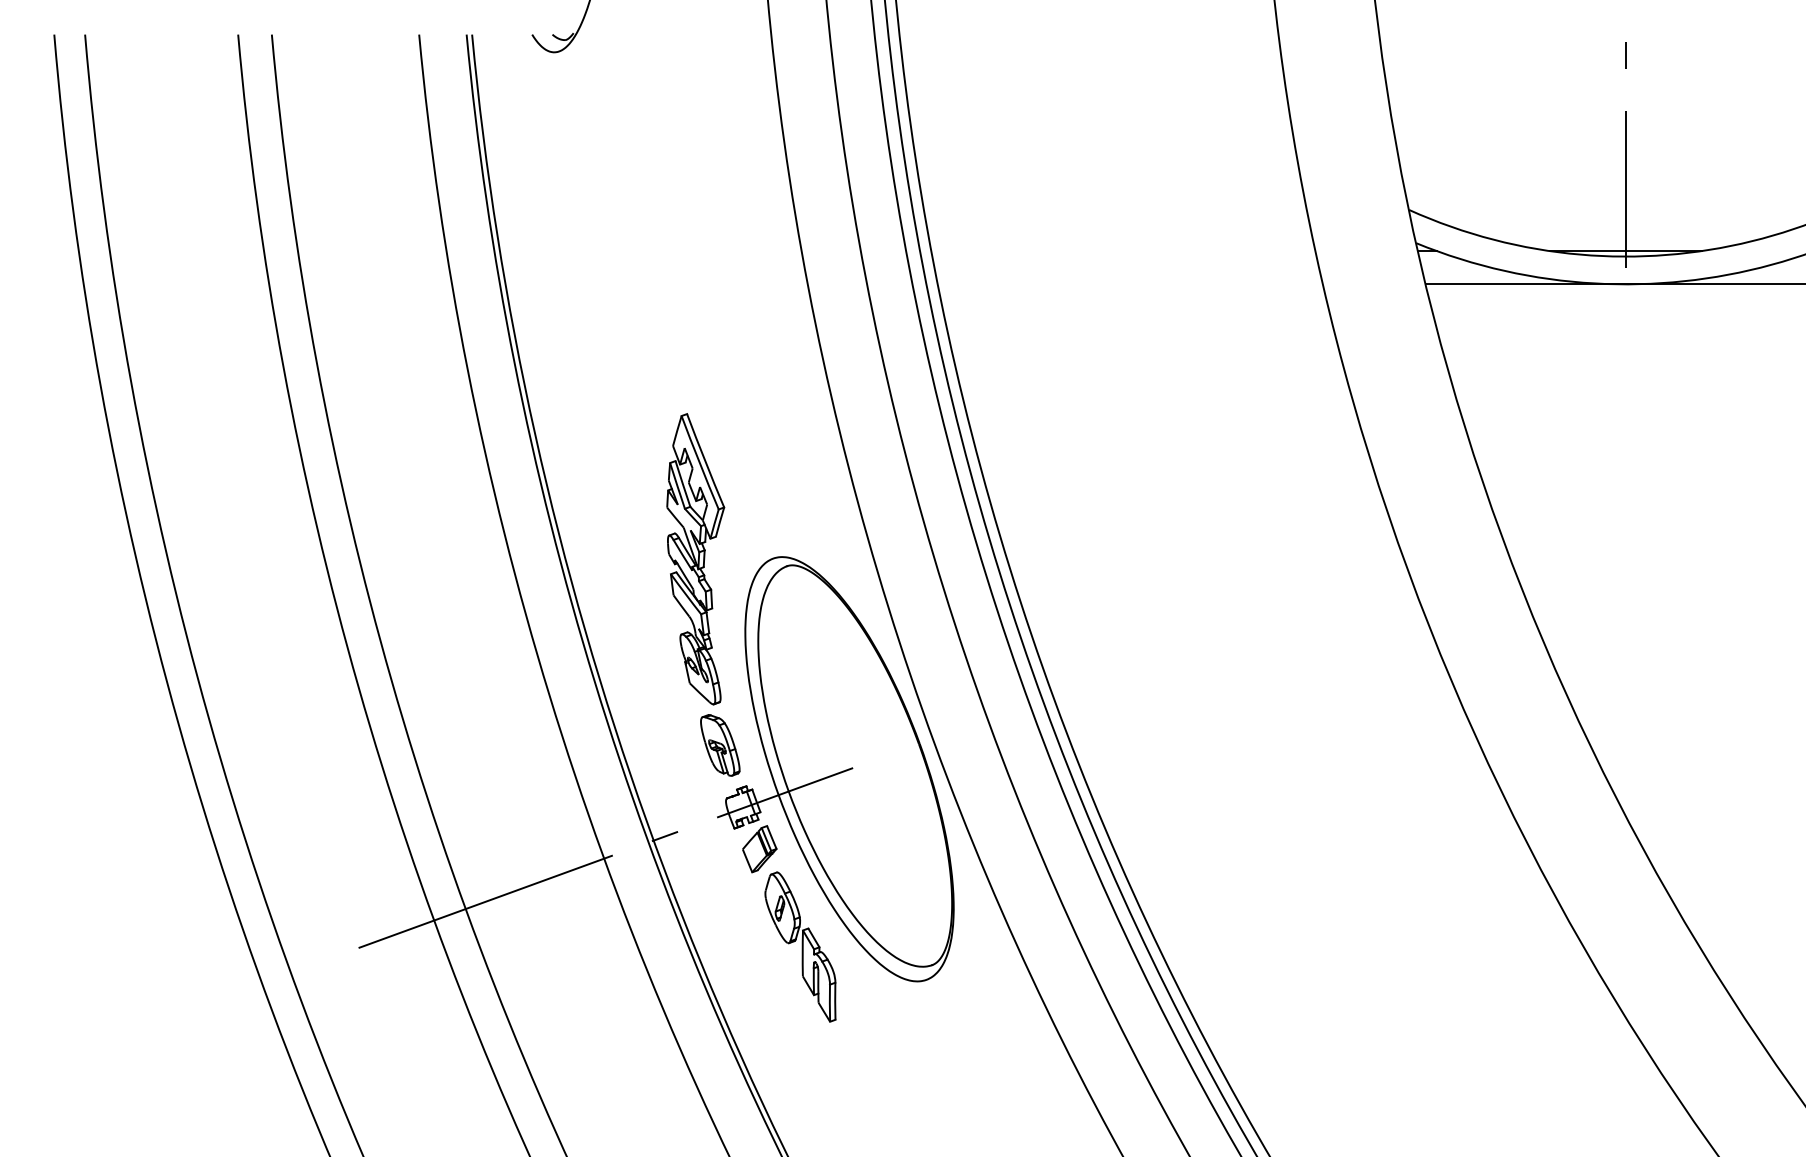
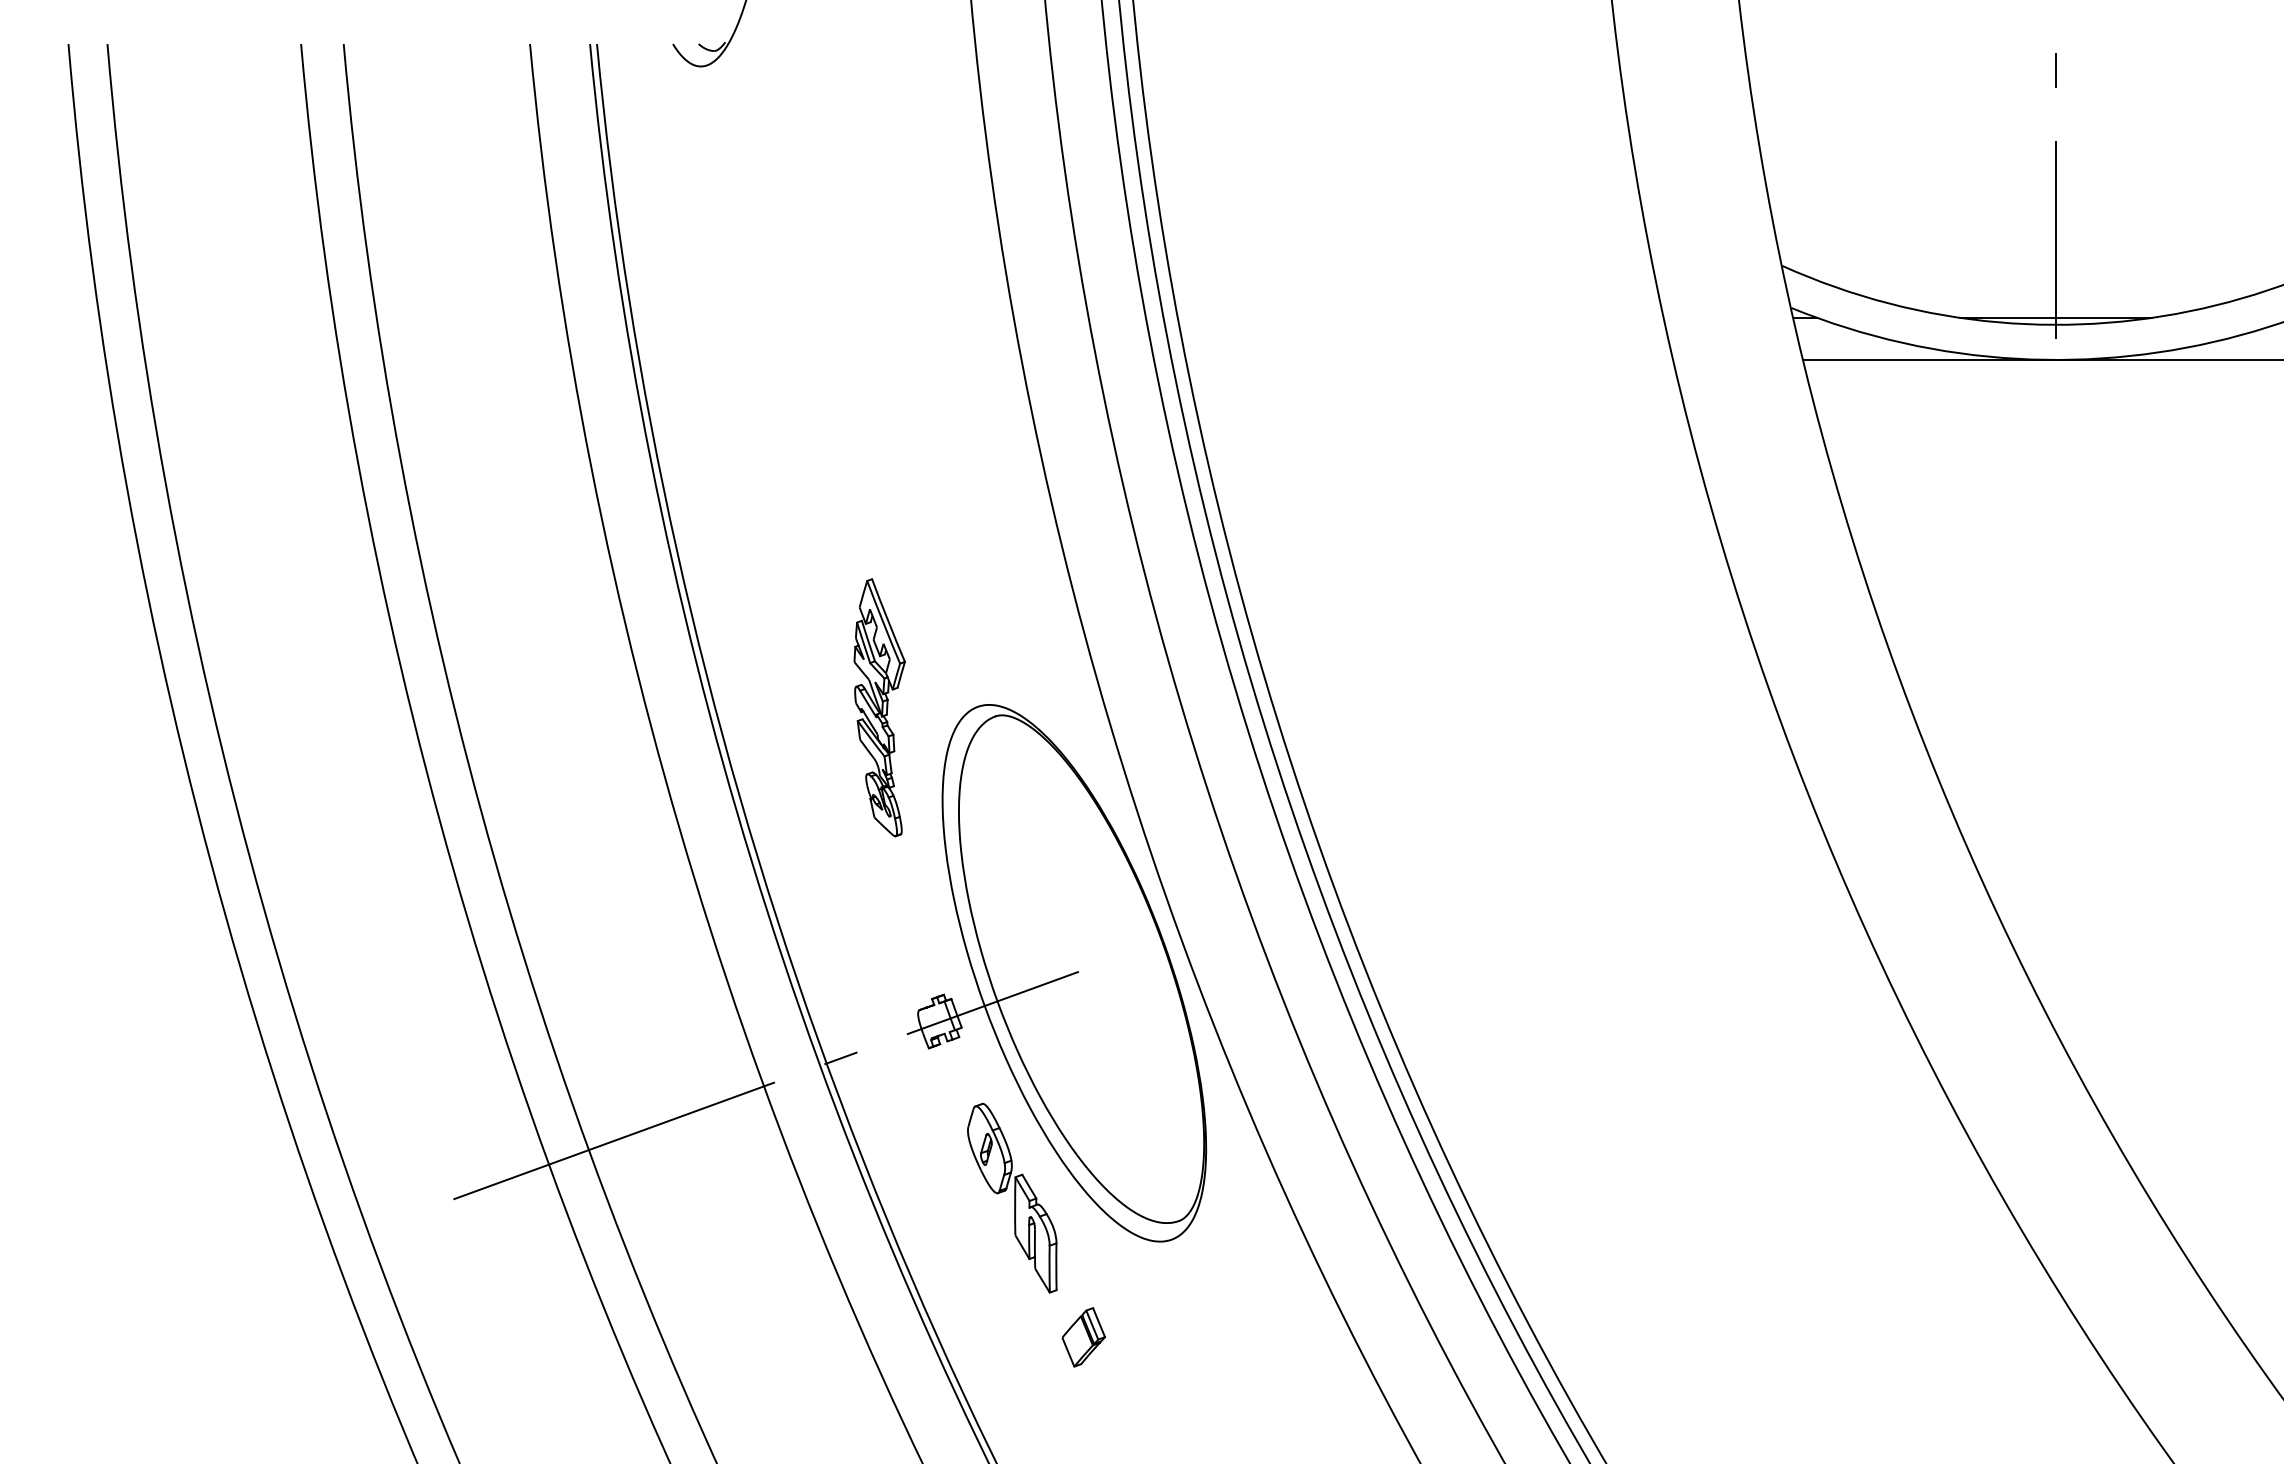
part: (695, 559) -> (879, 707), size x0.7
part: (719, 744) -> (910, 942), removed
part: (759, 849) -> (1083, 1337), moved

